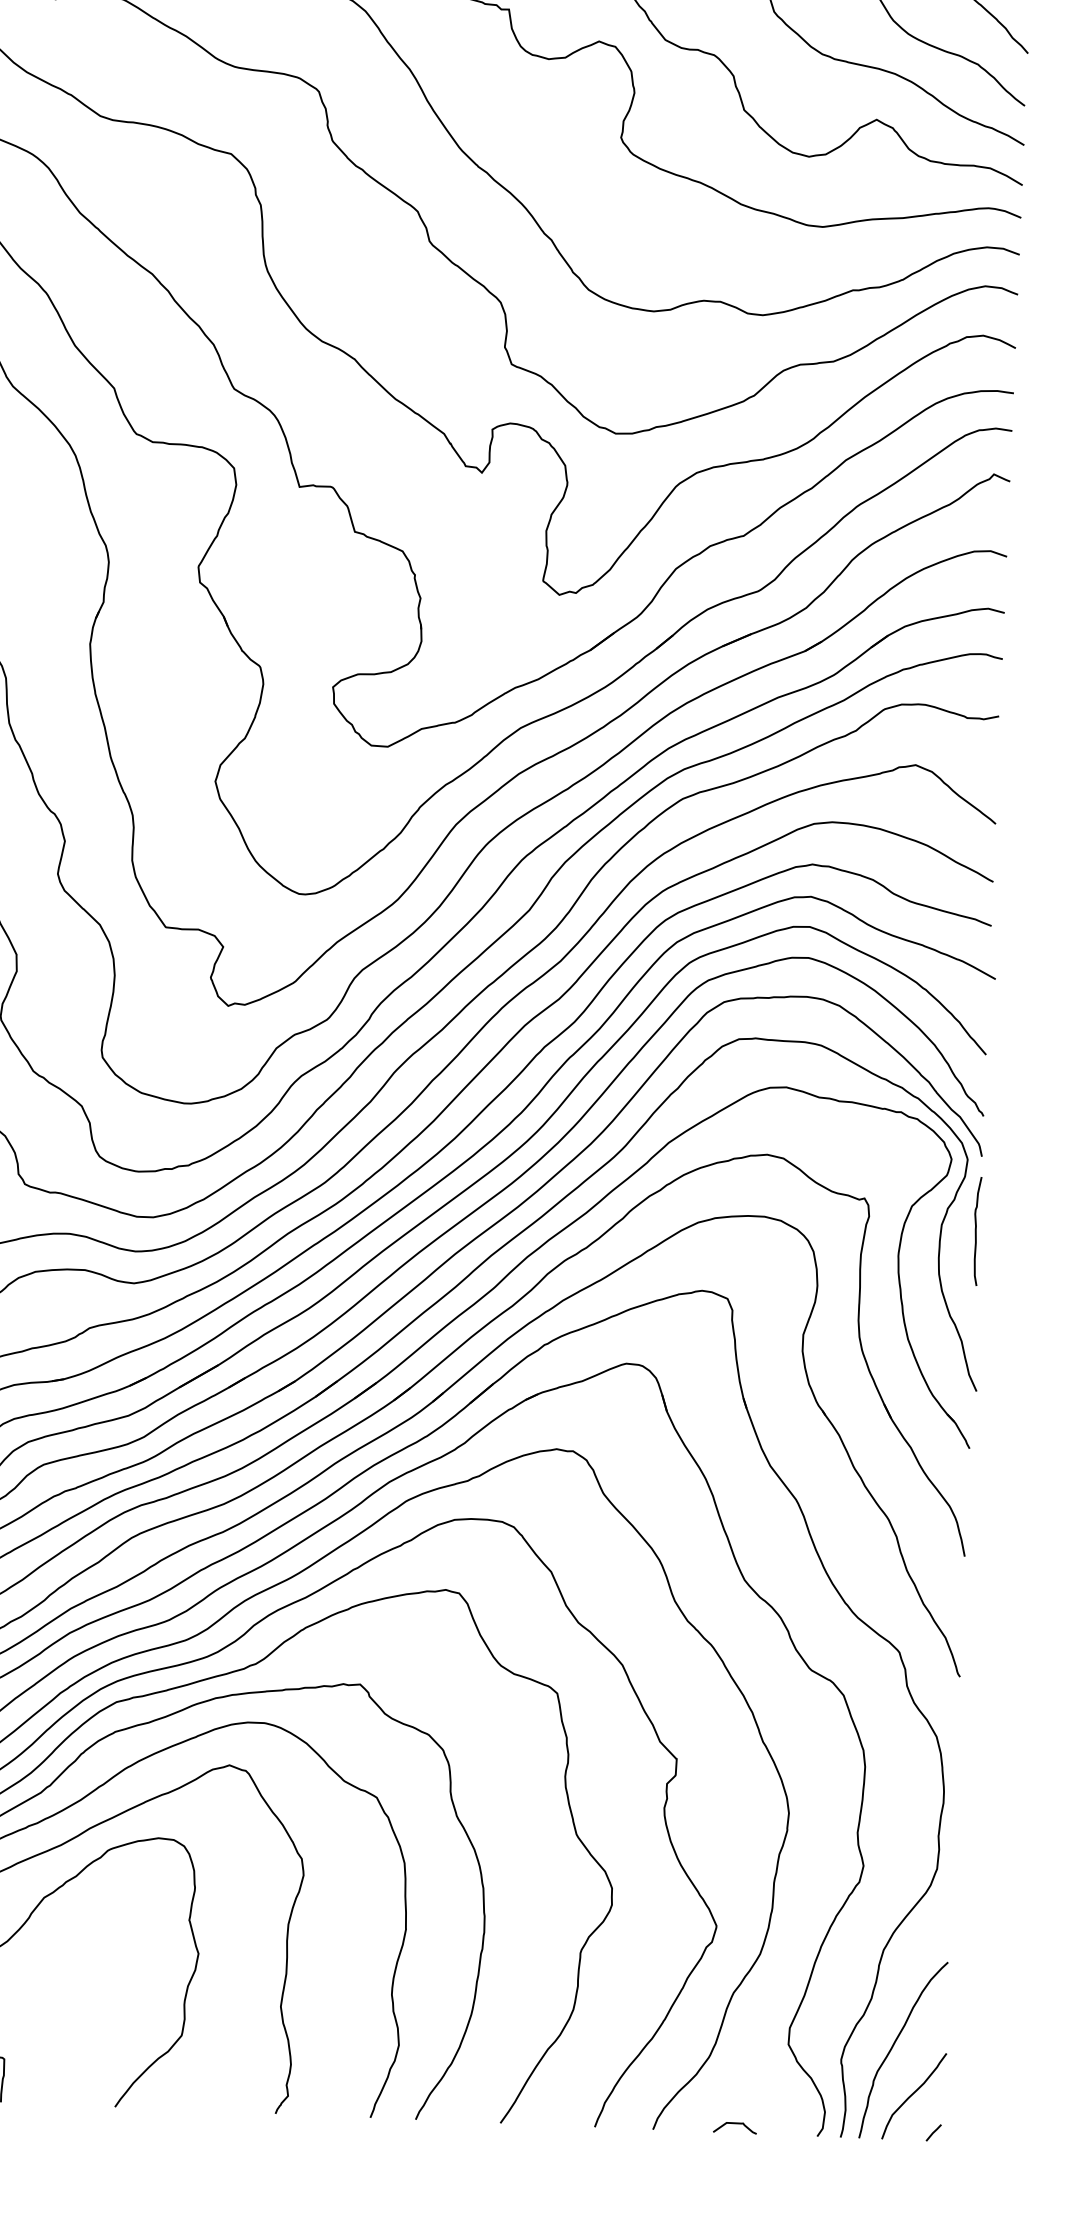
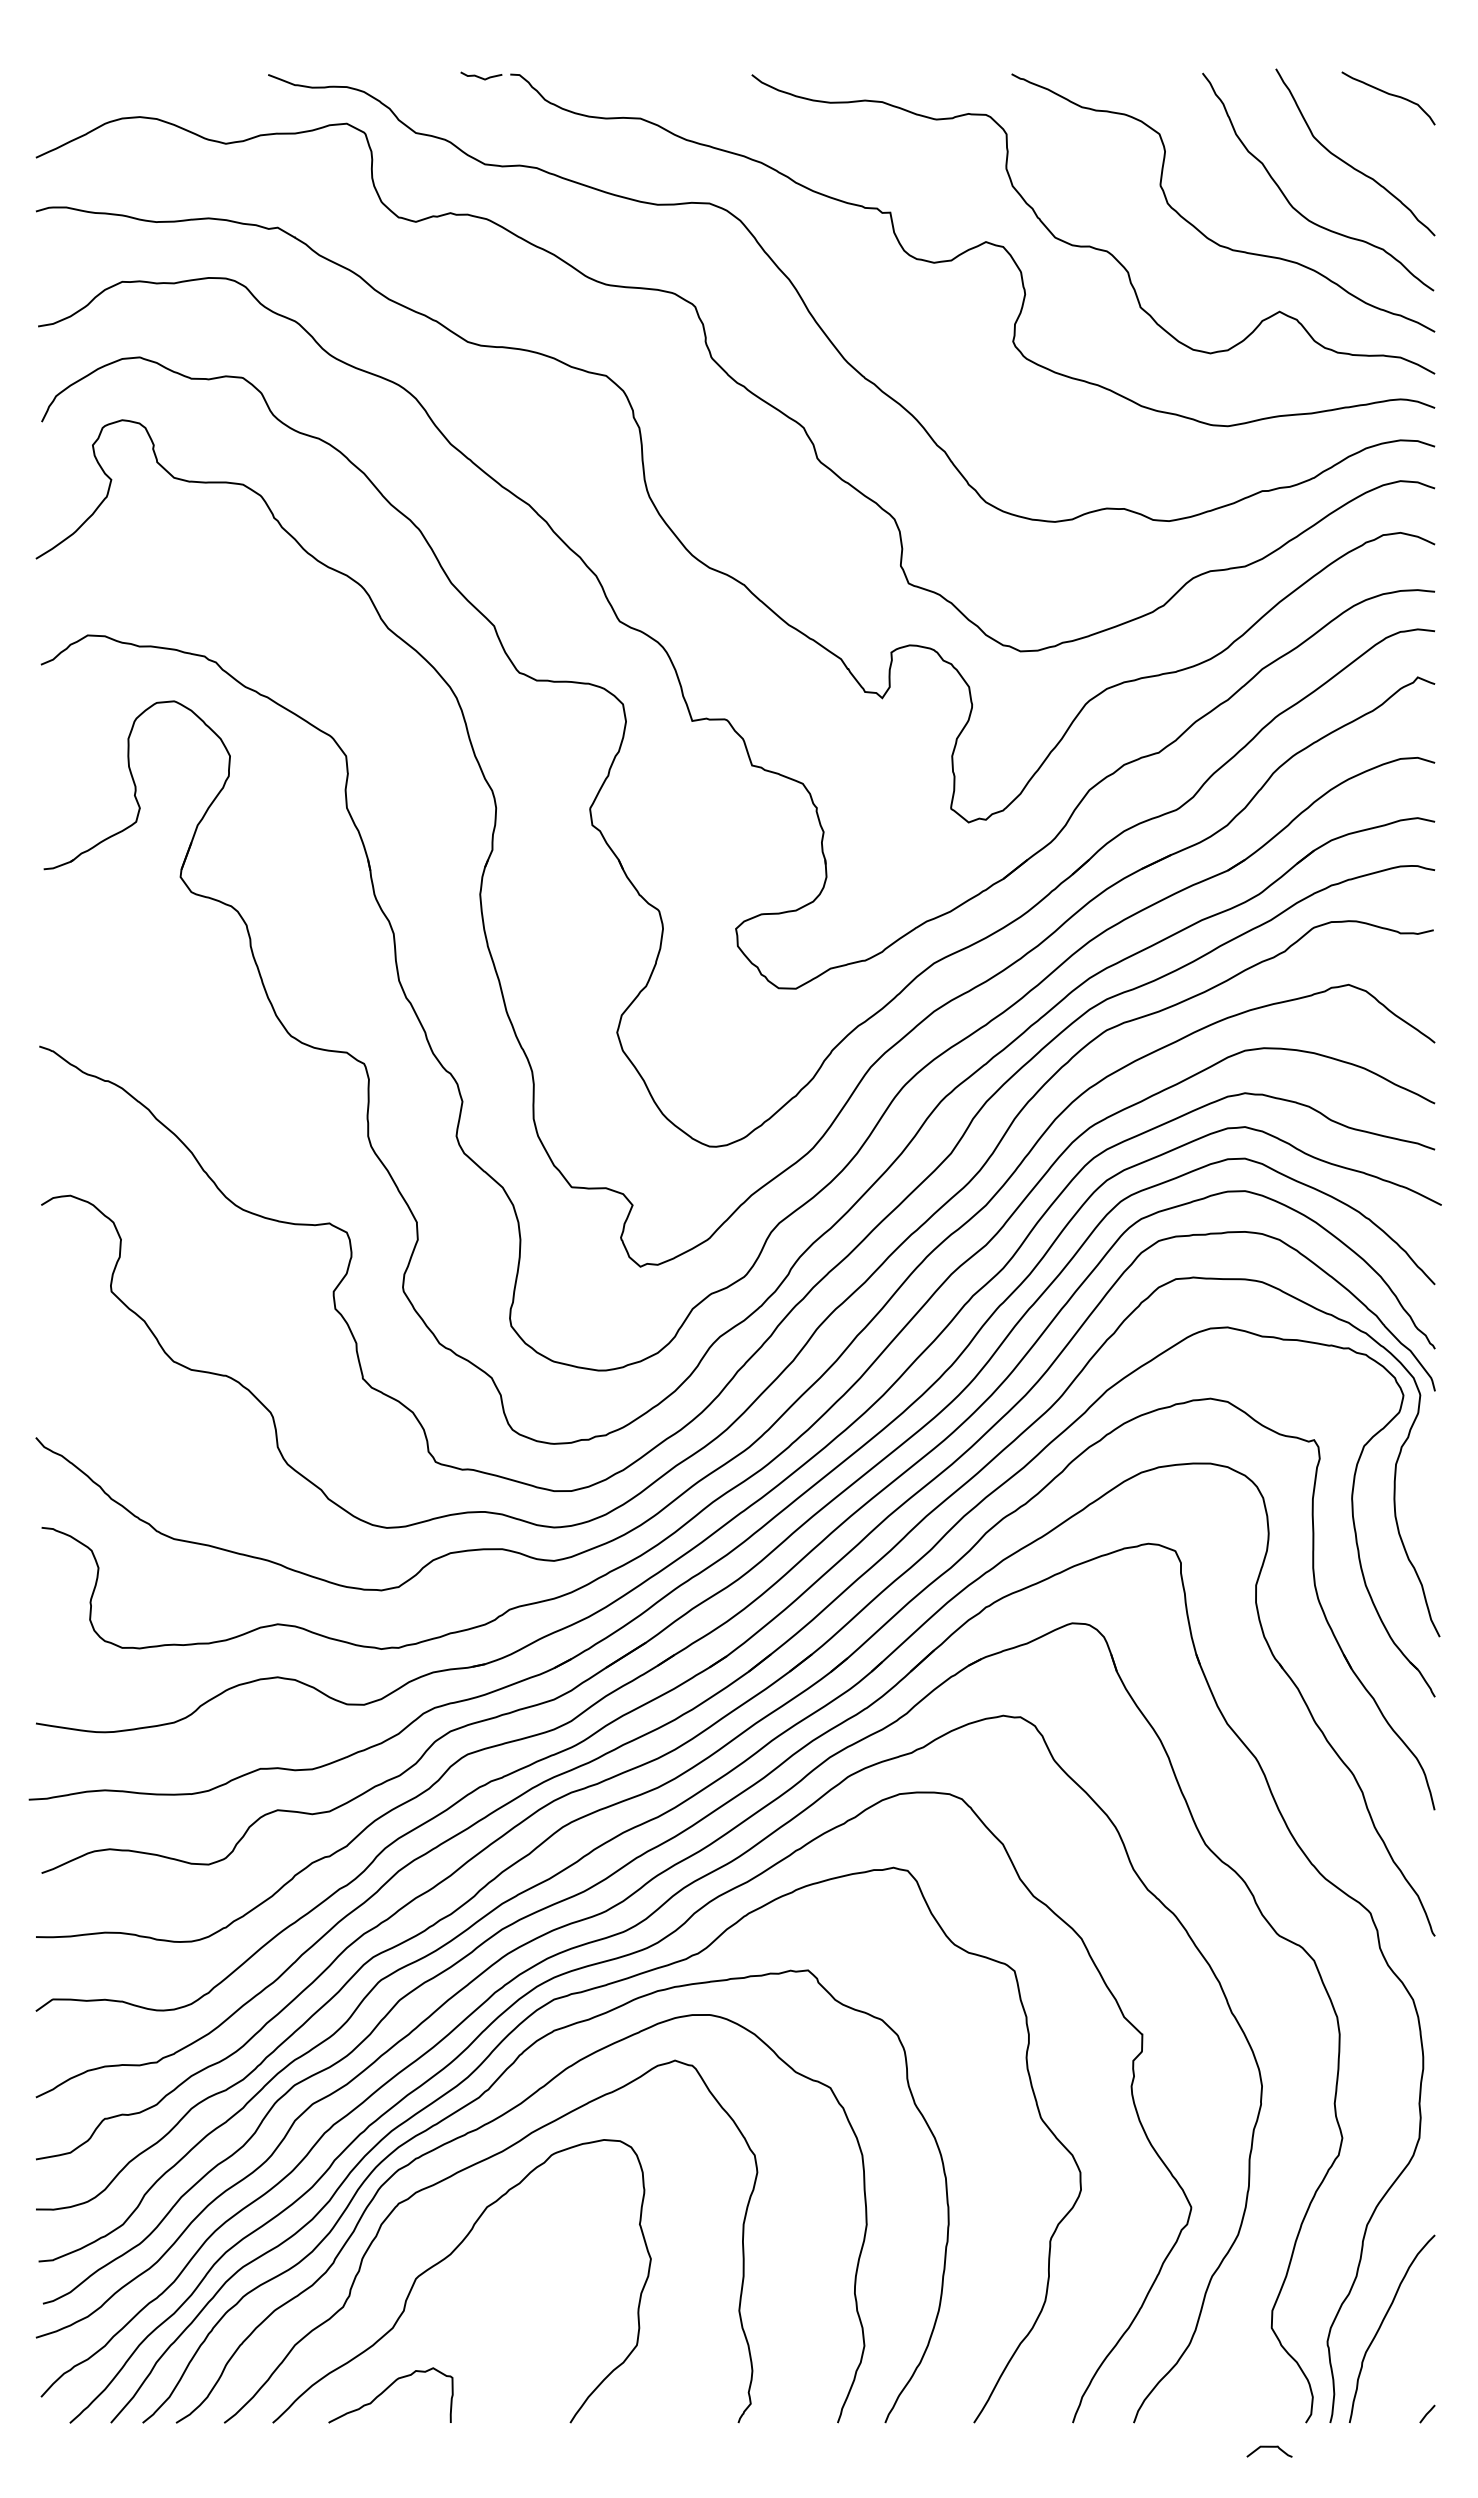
curve: (976, 1231) -> (1432, 1469), removed
curve: (913, 2095) -> (1404, 2375), removed
curve: (735, 2124) -> (1269, 2447), moved

